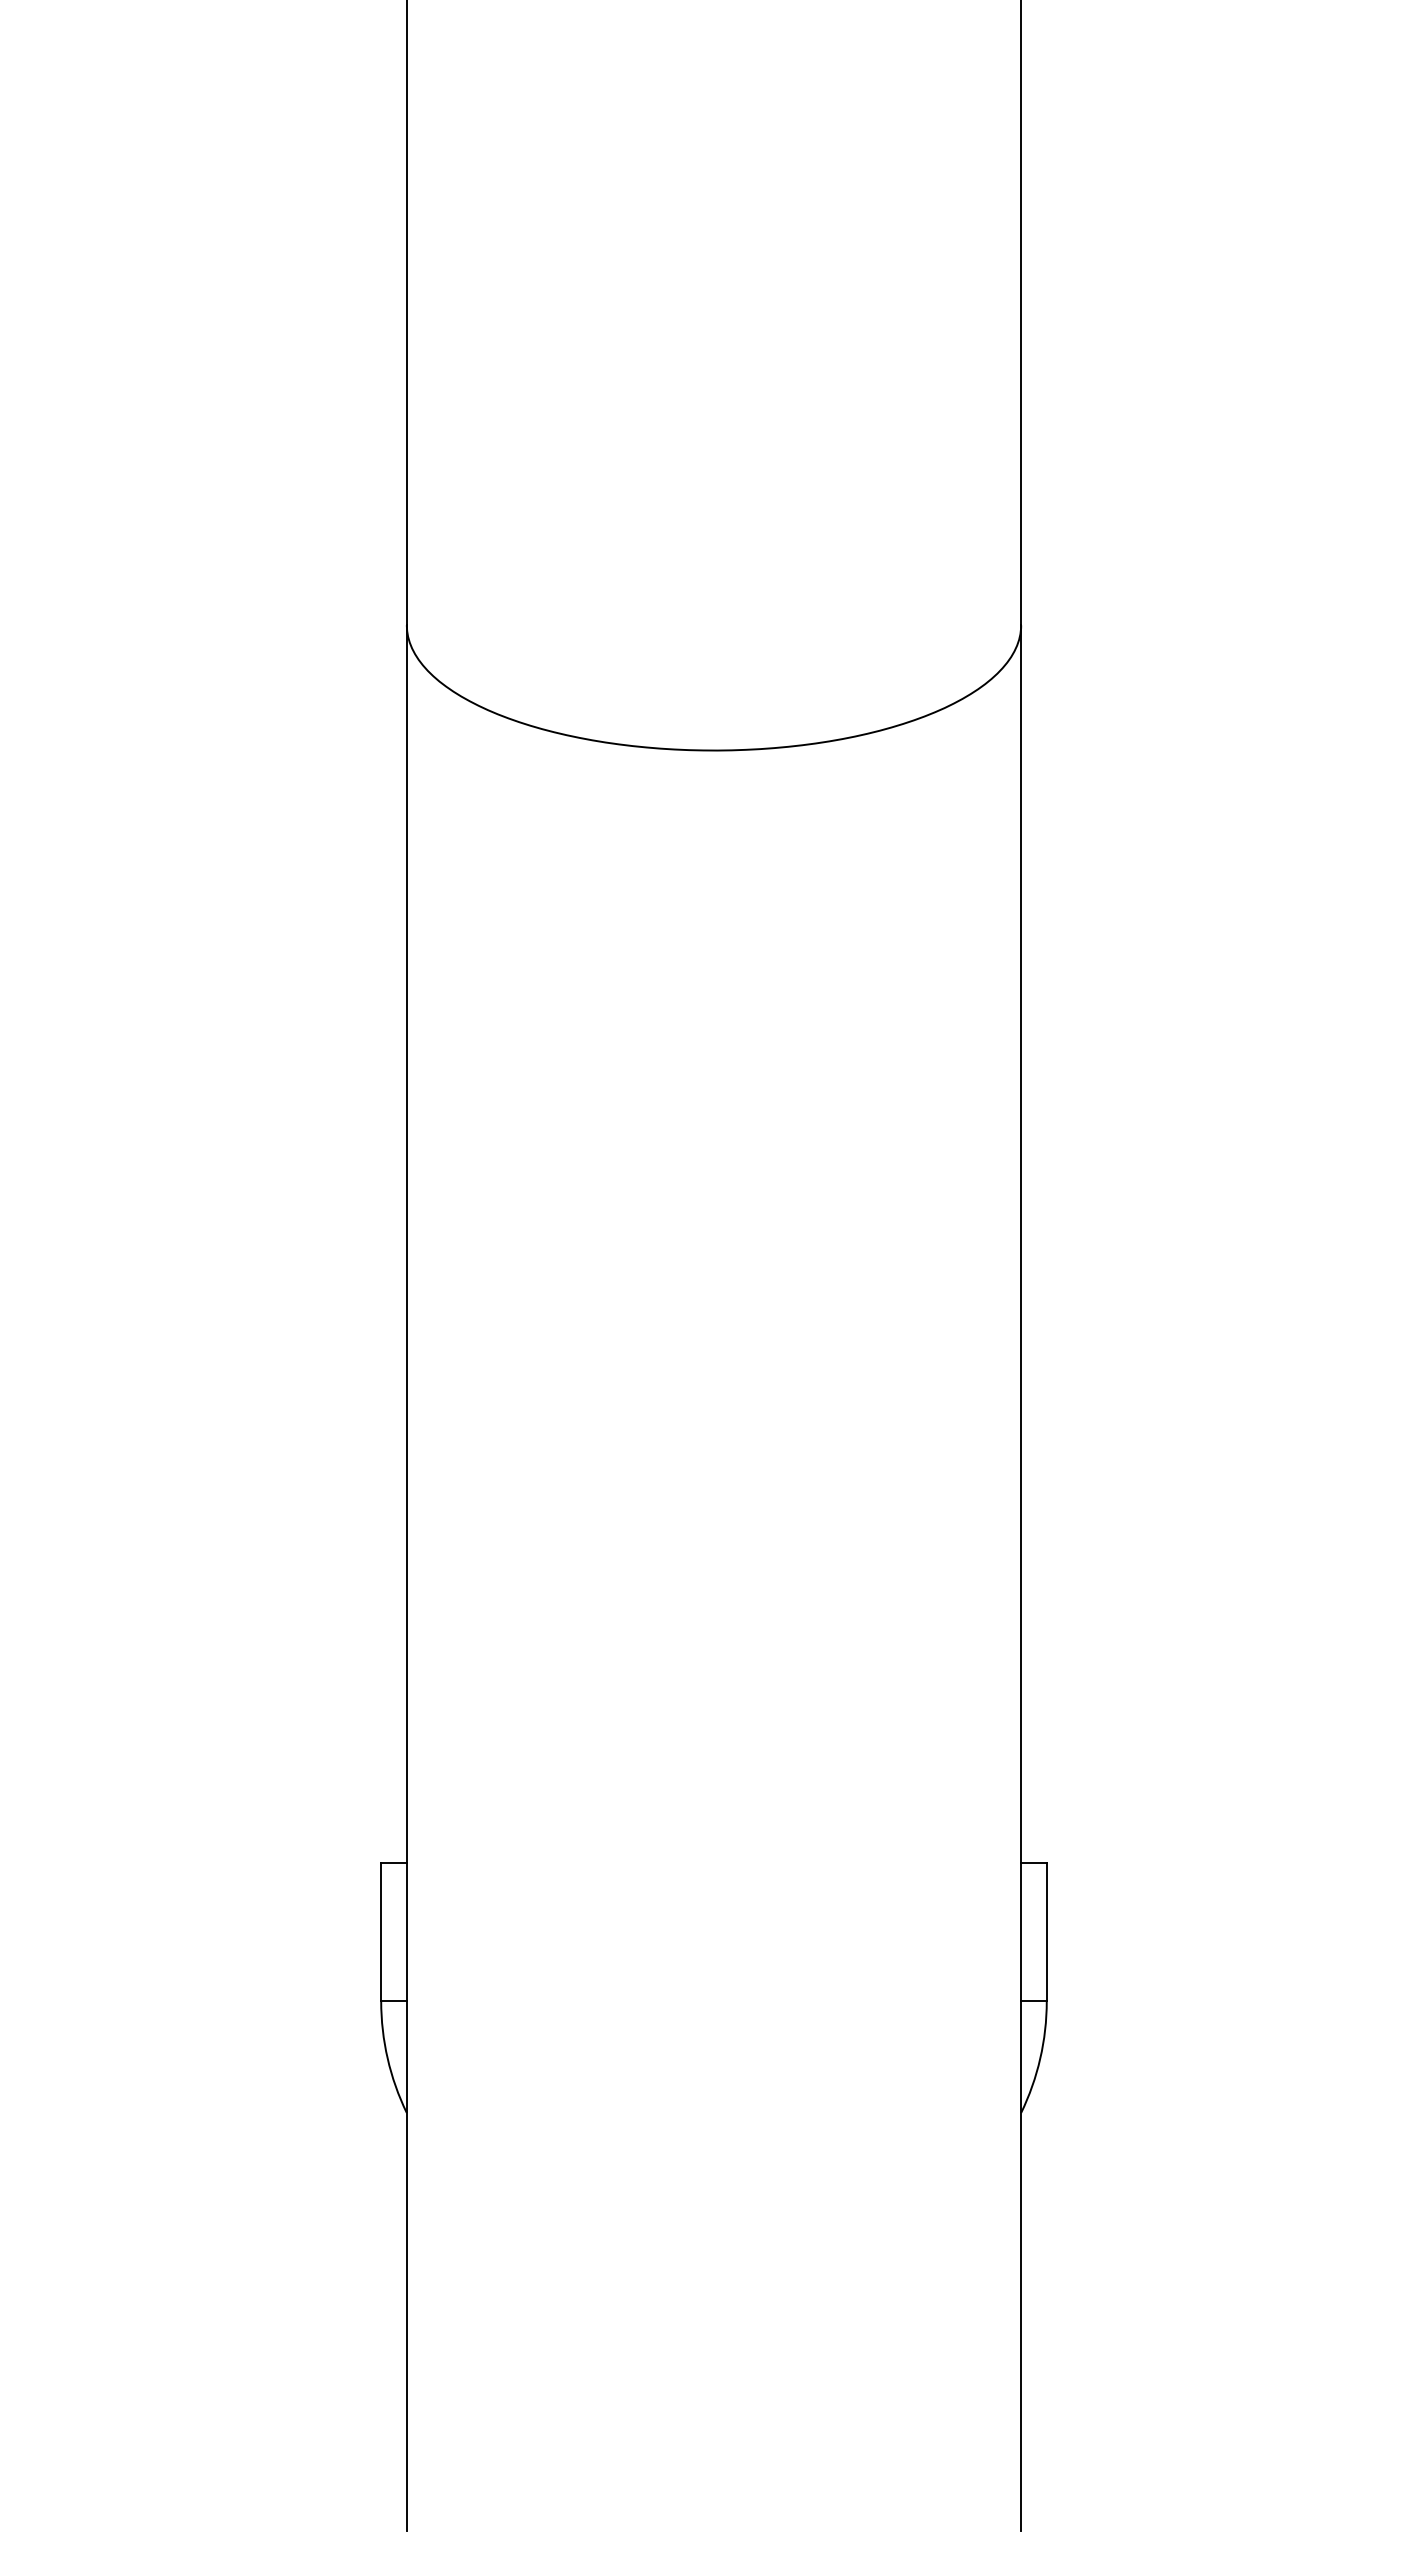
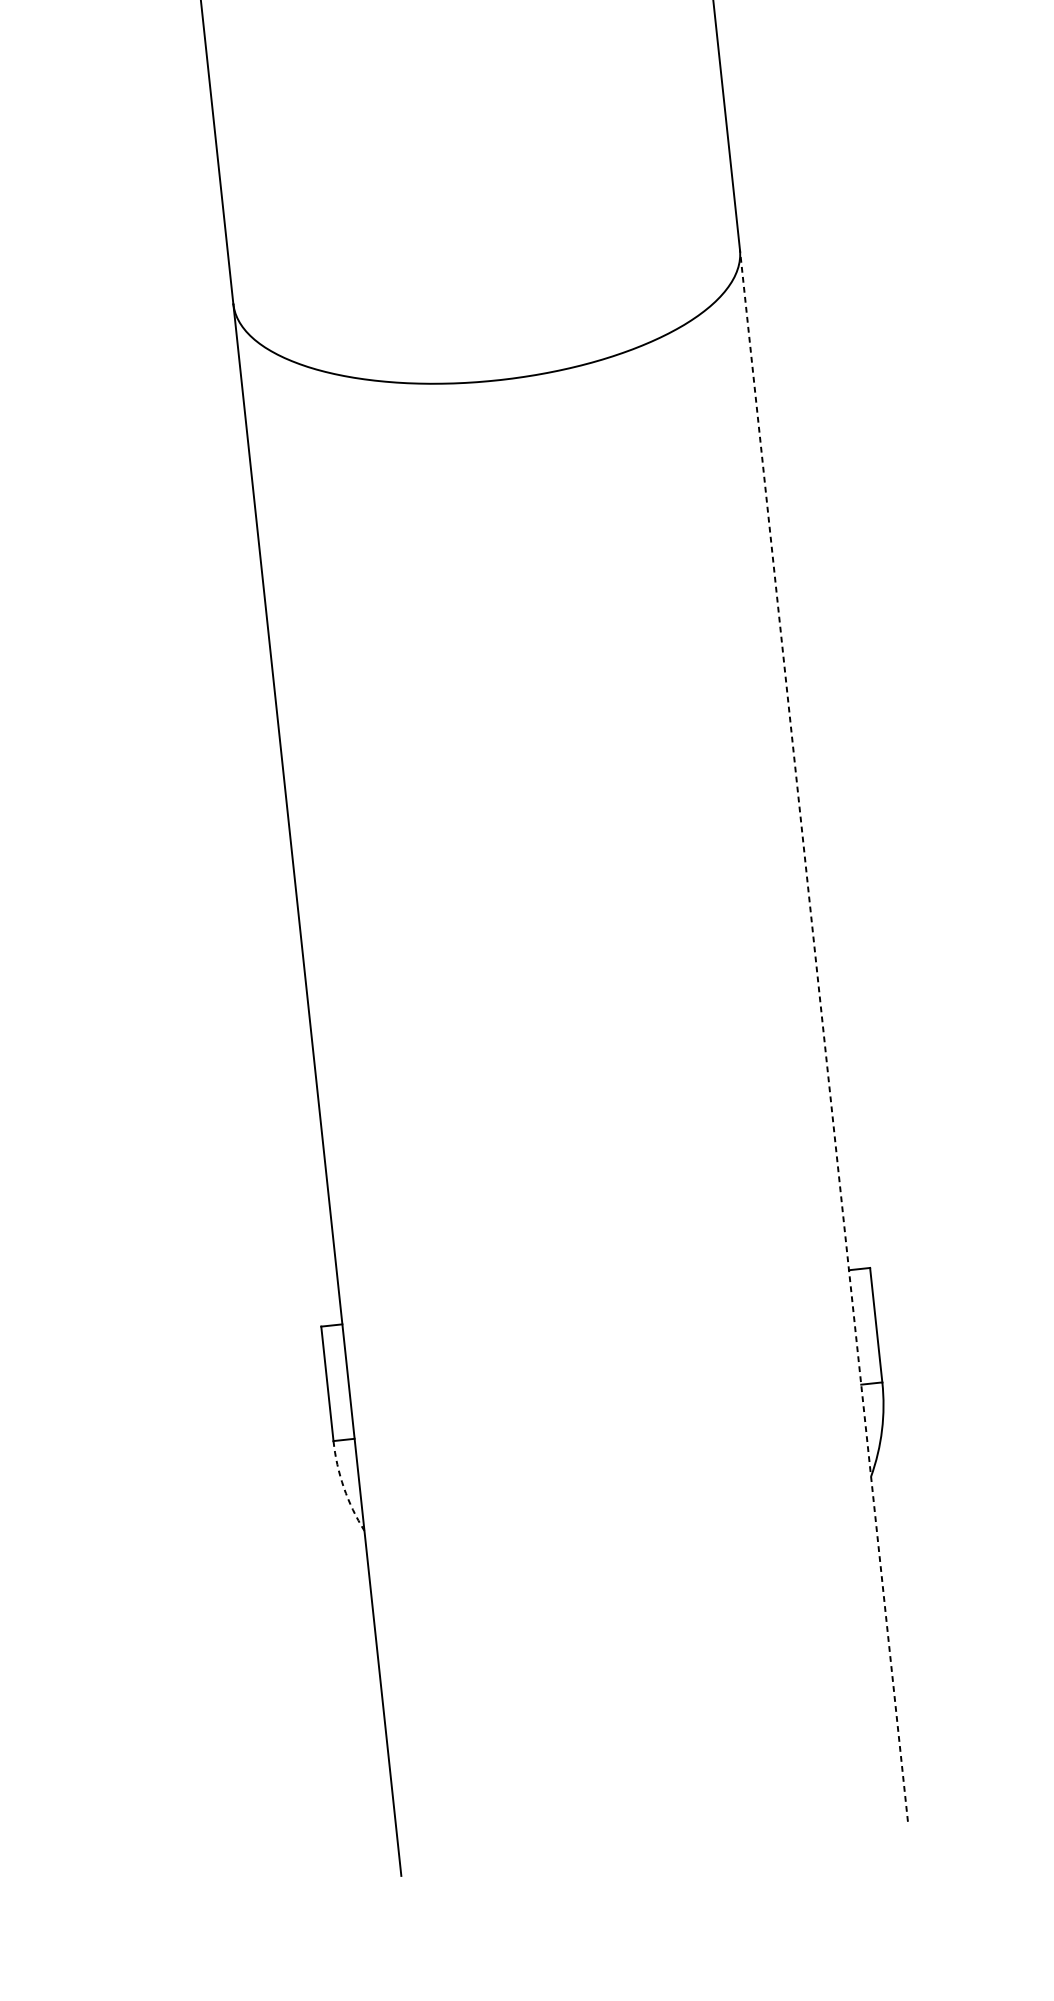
line: (1021, 1577) -> (824, 1035), solid -> dashed
arc: (387, 2058) -> (343, 1487), solid -> dashed

